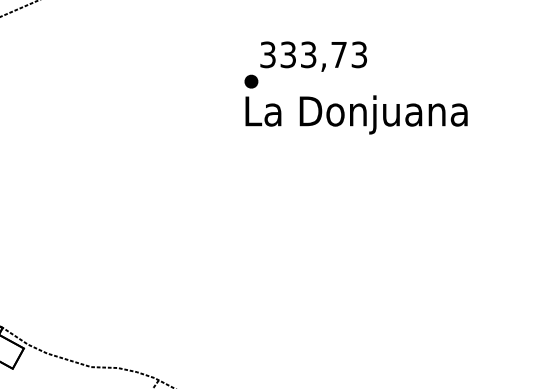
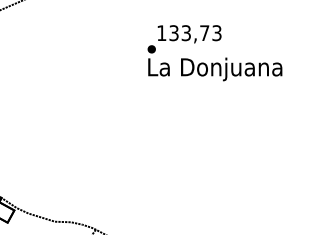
text: (267, 55) -> (161, 33), 333,73 -> 133,73

